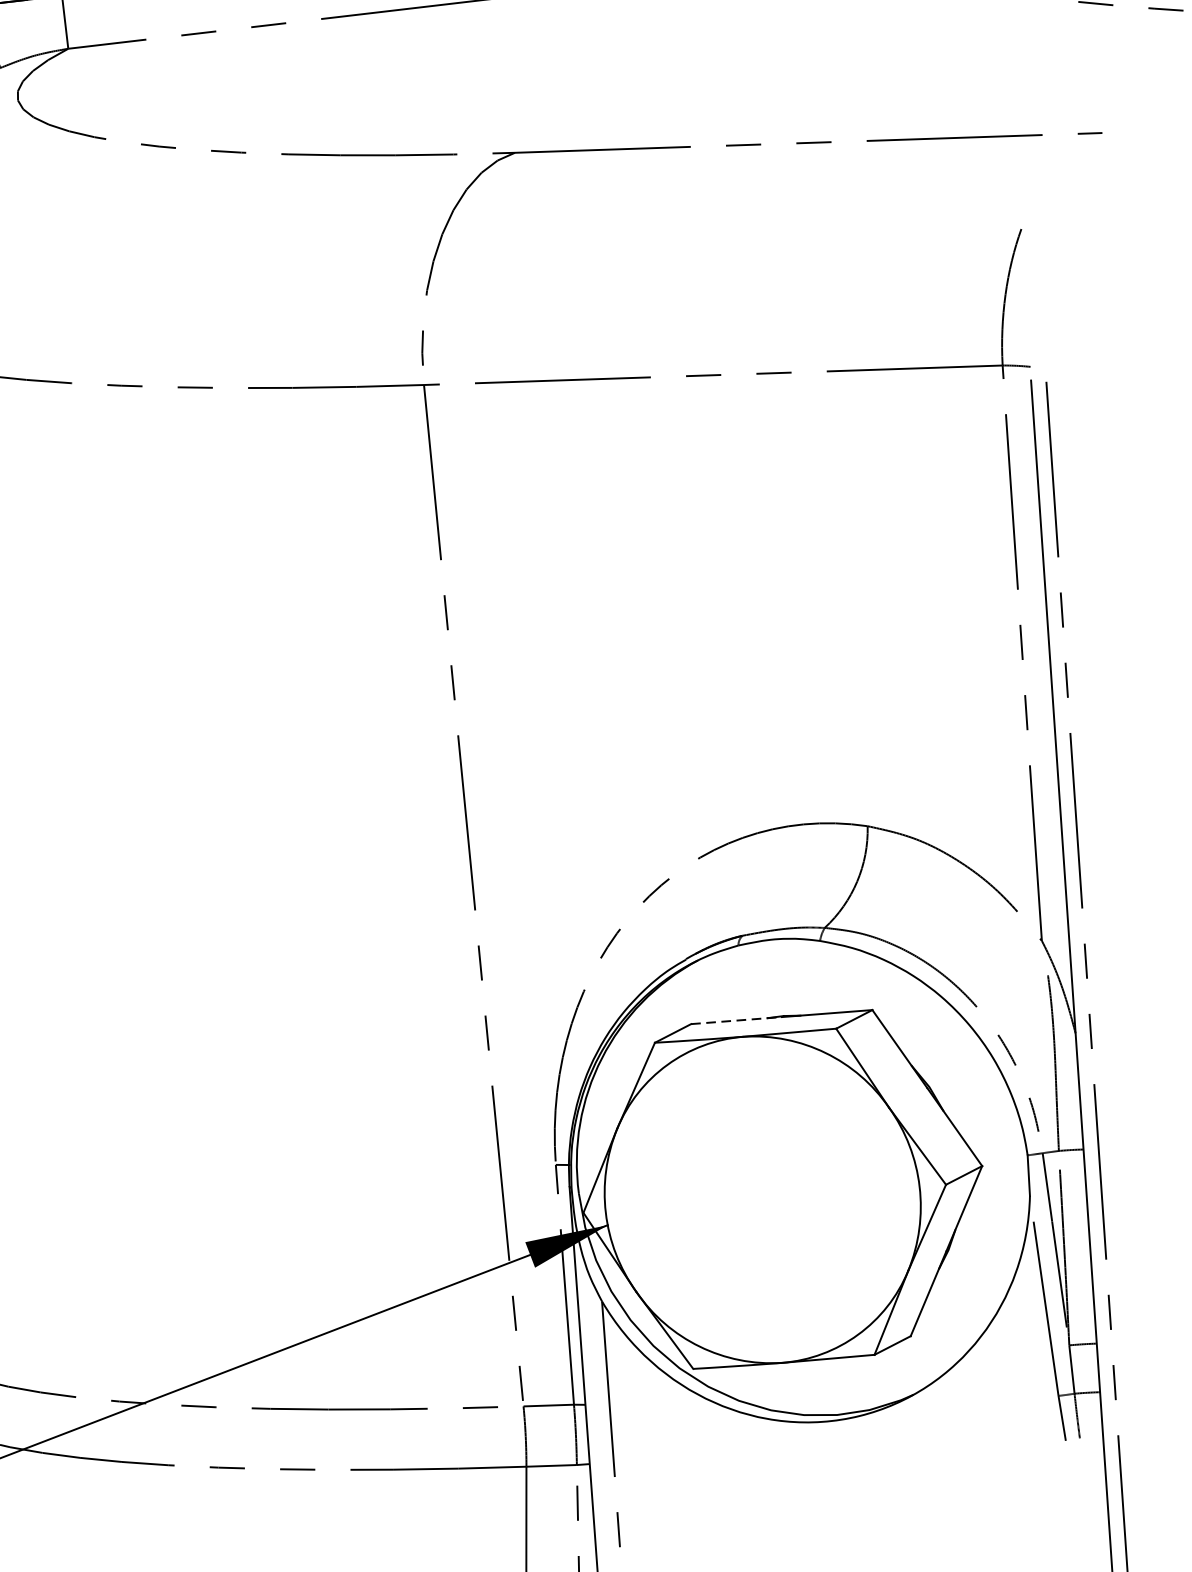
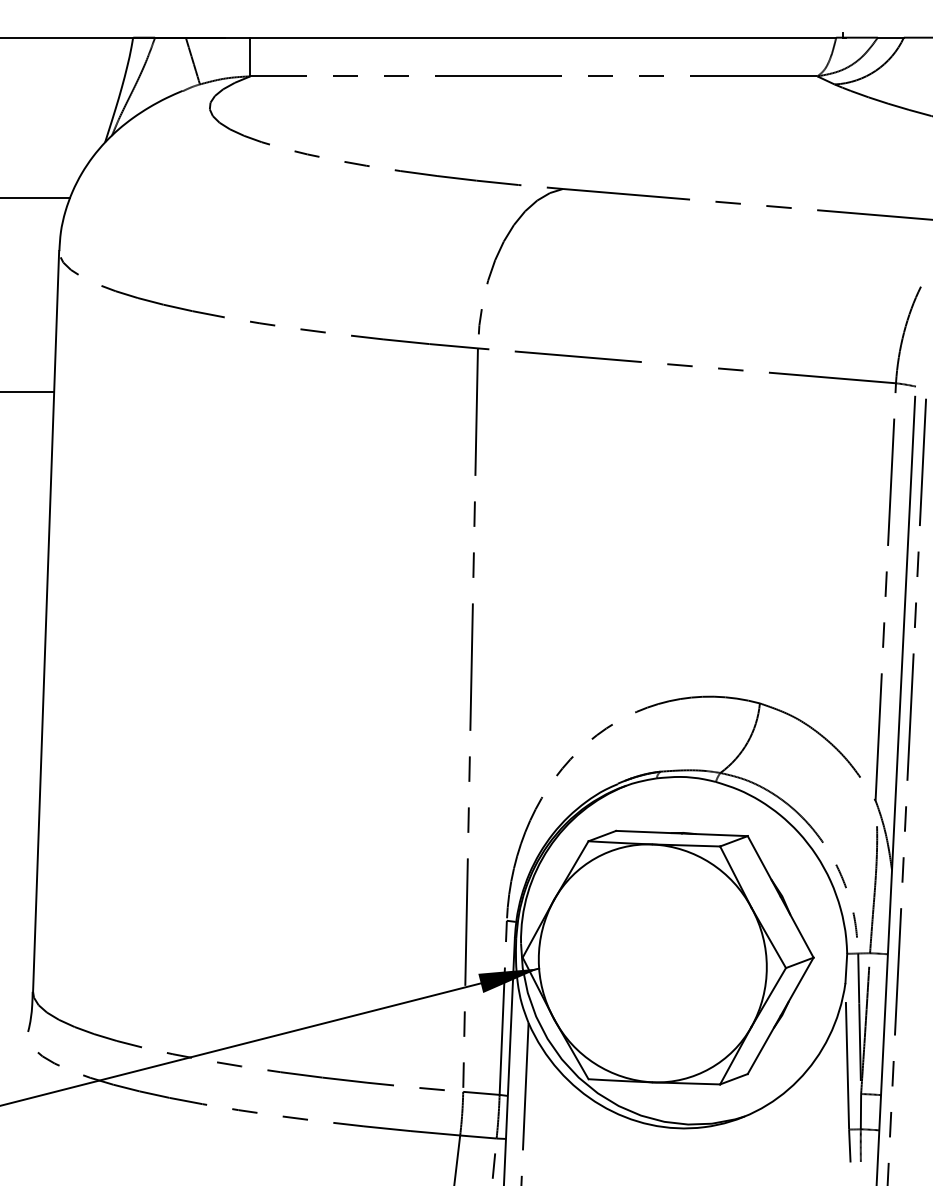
line: (737, 1020) -> (649, 832), dashed -> solid

